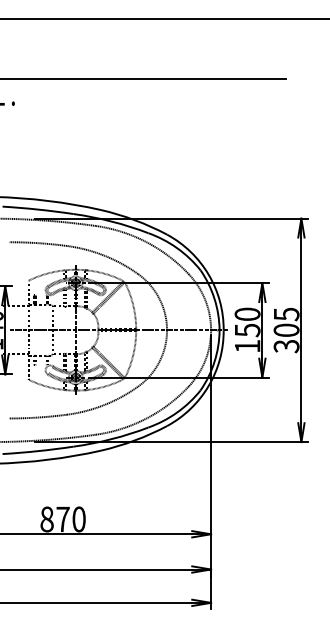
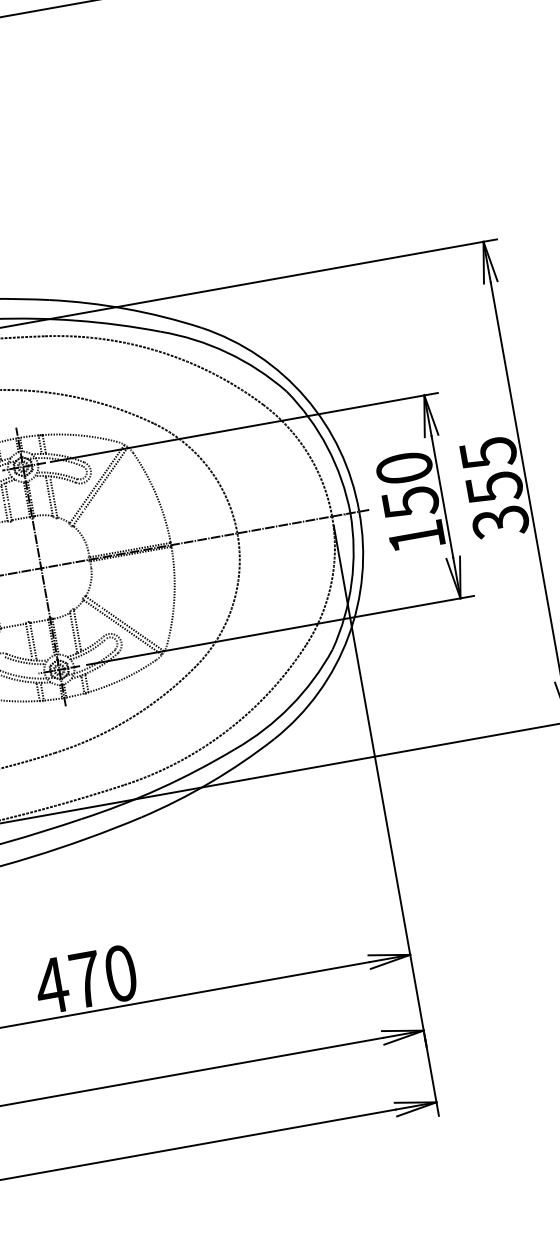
text: (286, 330) -> (494, 487), 305 -> 355
text: (46, 519) -> (50, 986), 870 -> 470

